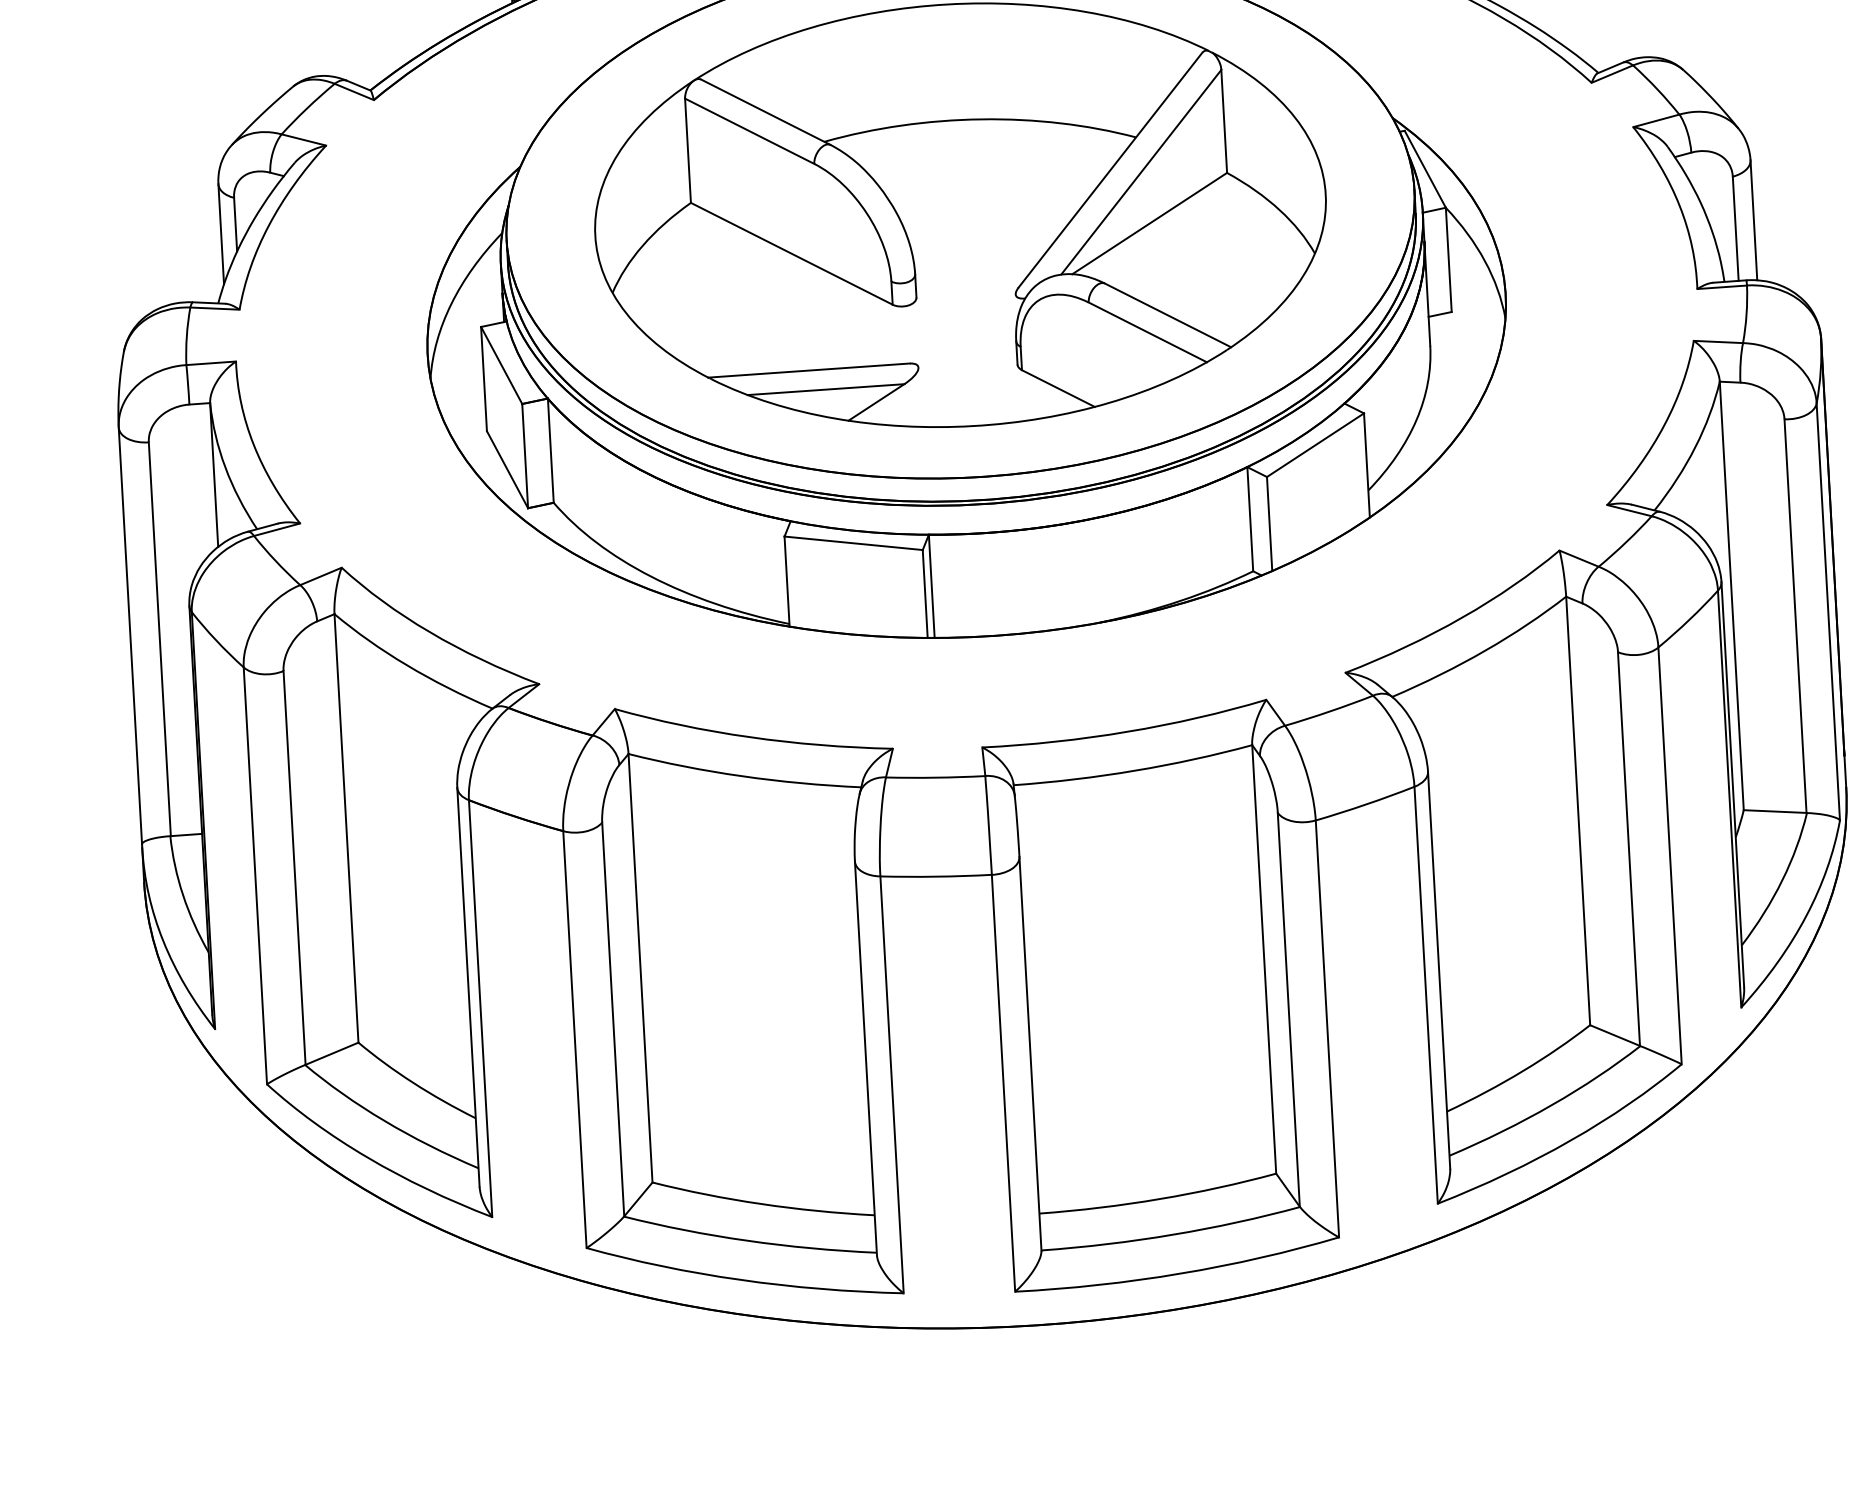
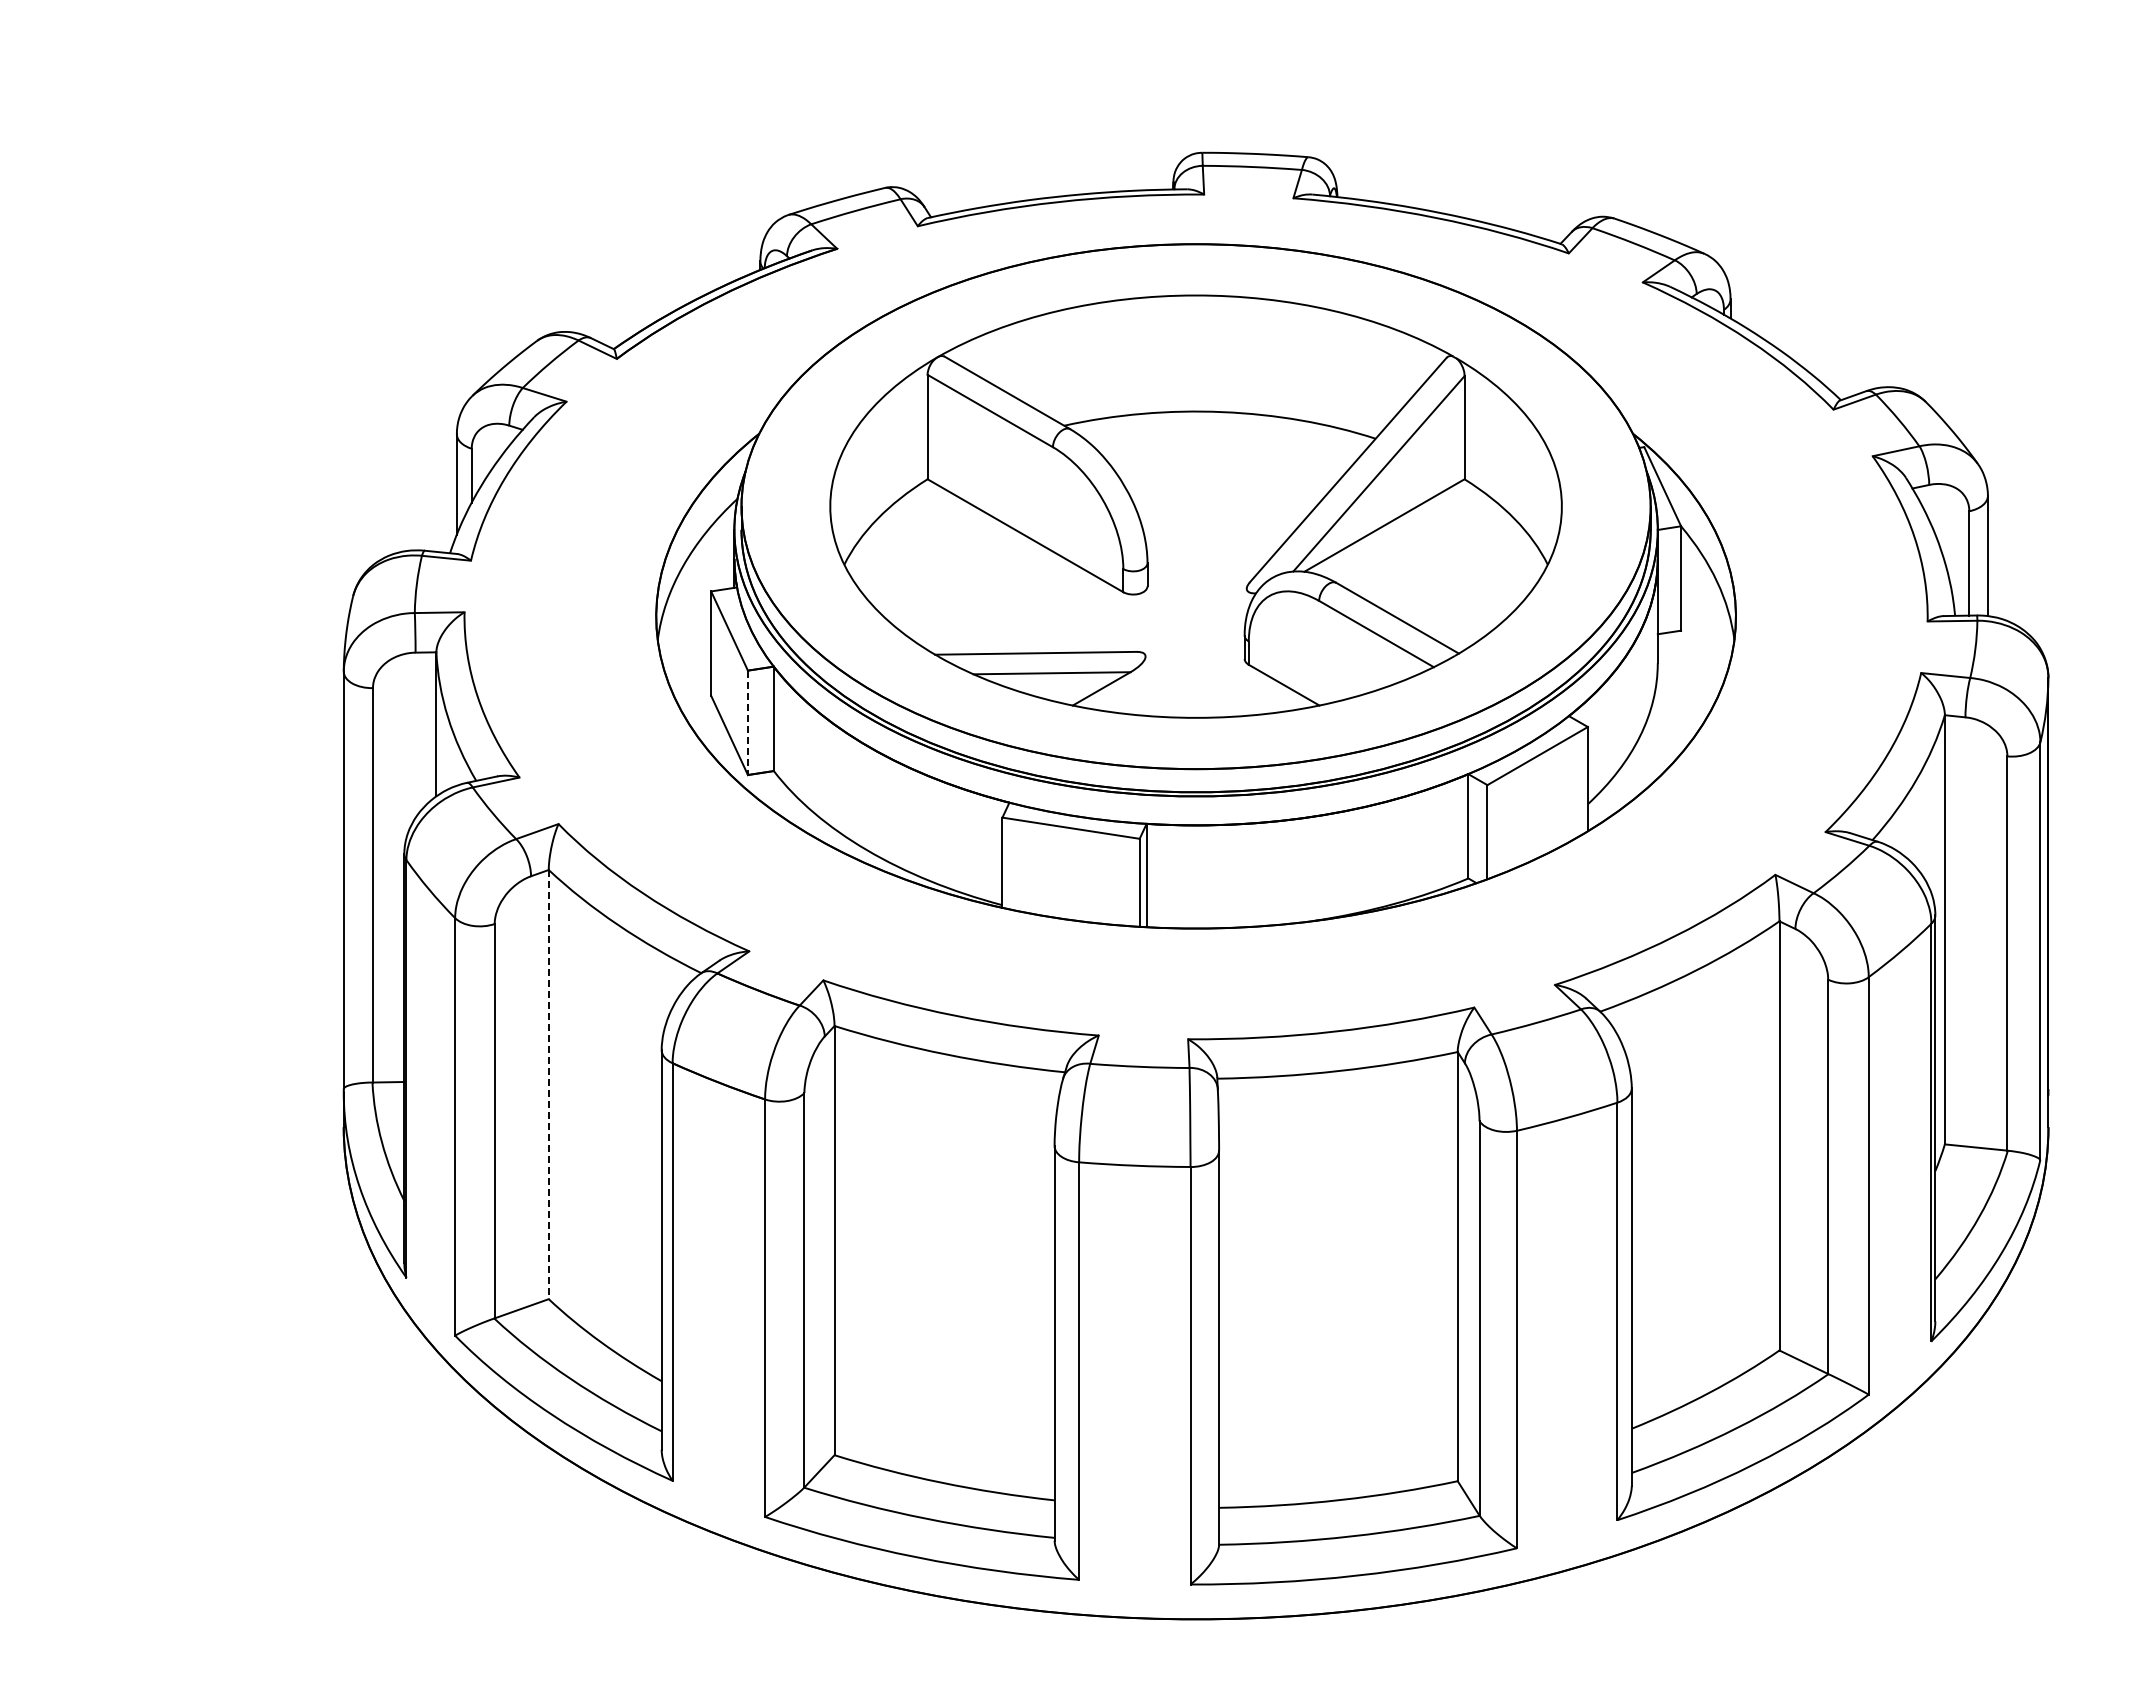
line: (524, 456) -> (747, 723), solid -> dashed
line: (346, 828) -> (548, 1084), solid -> dashed

